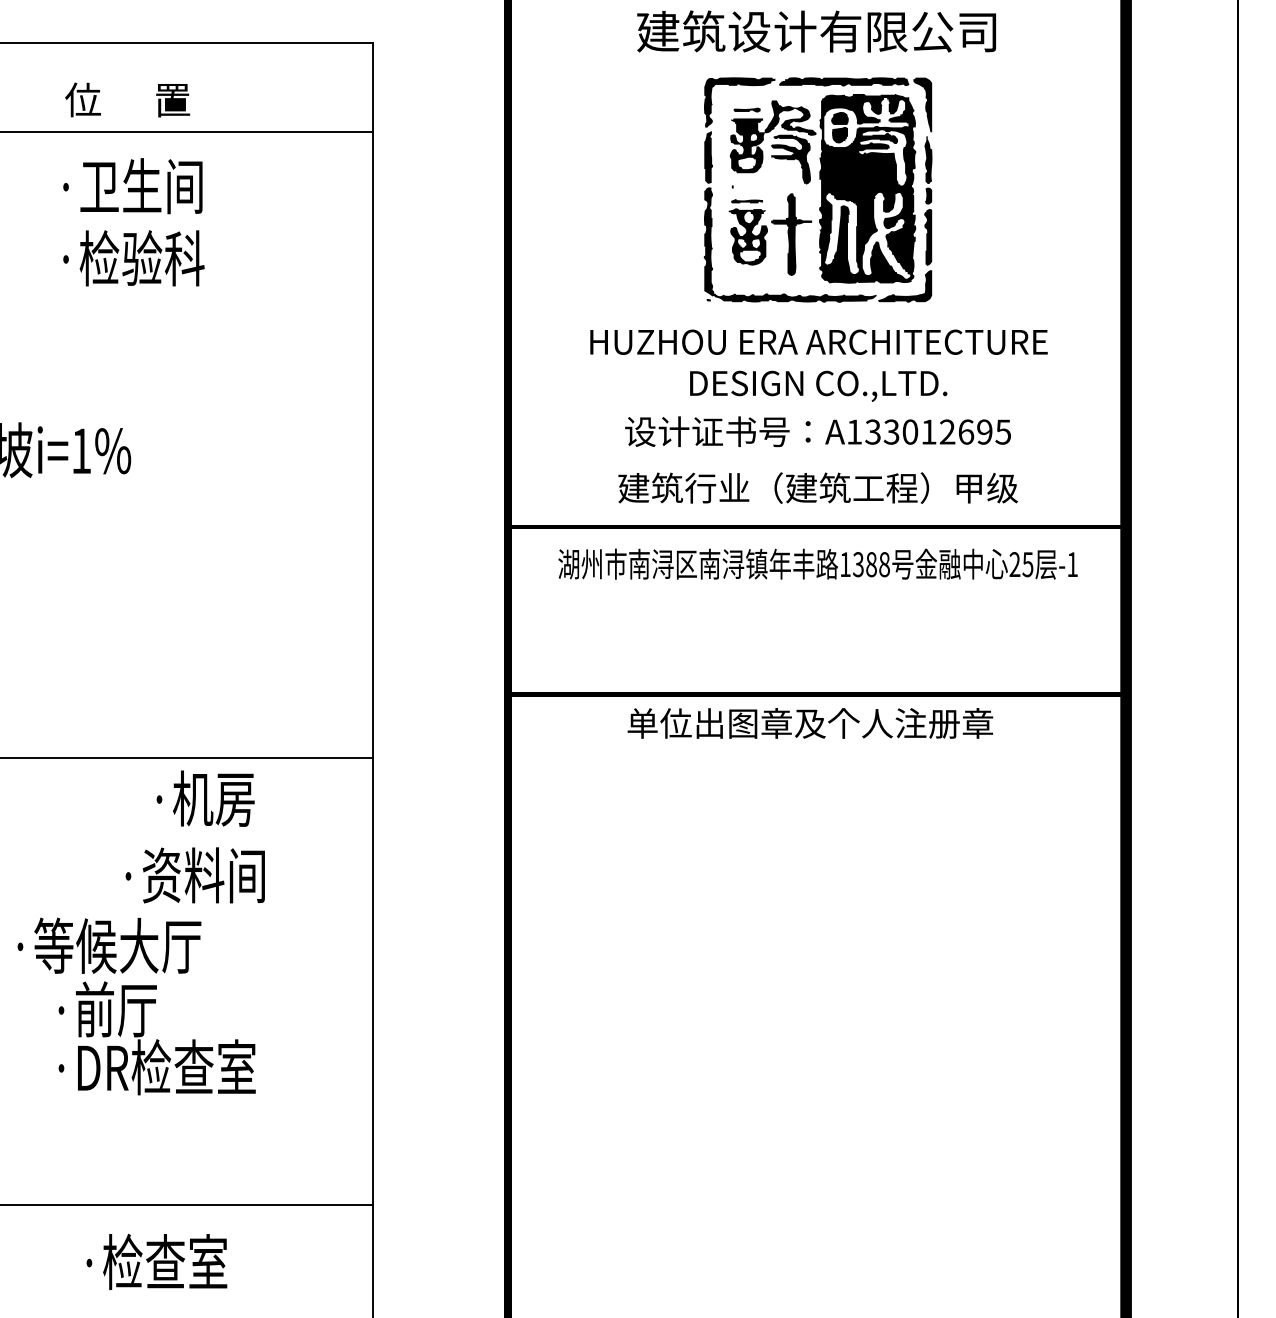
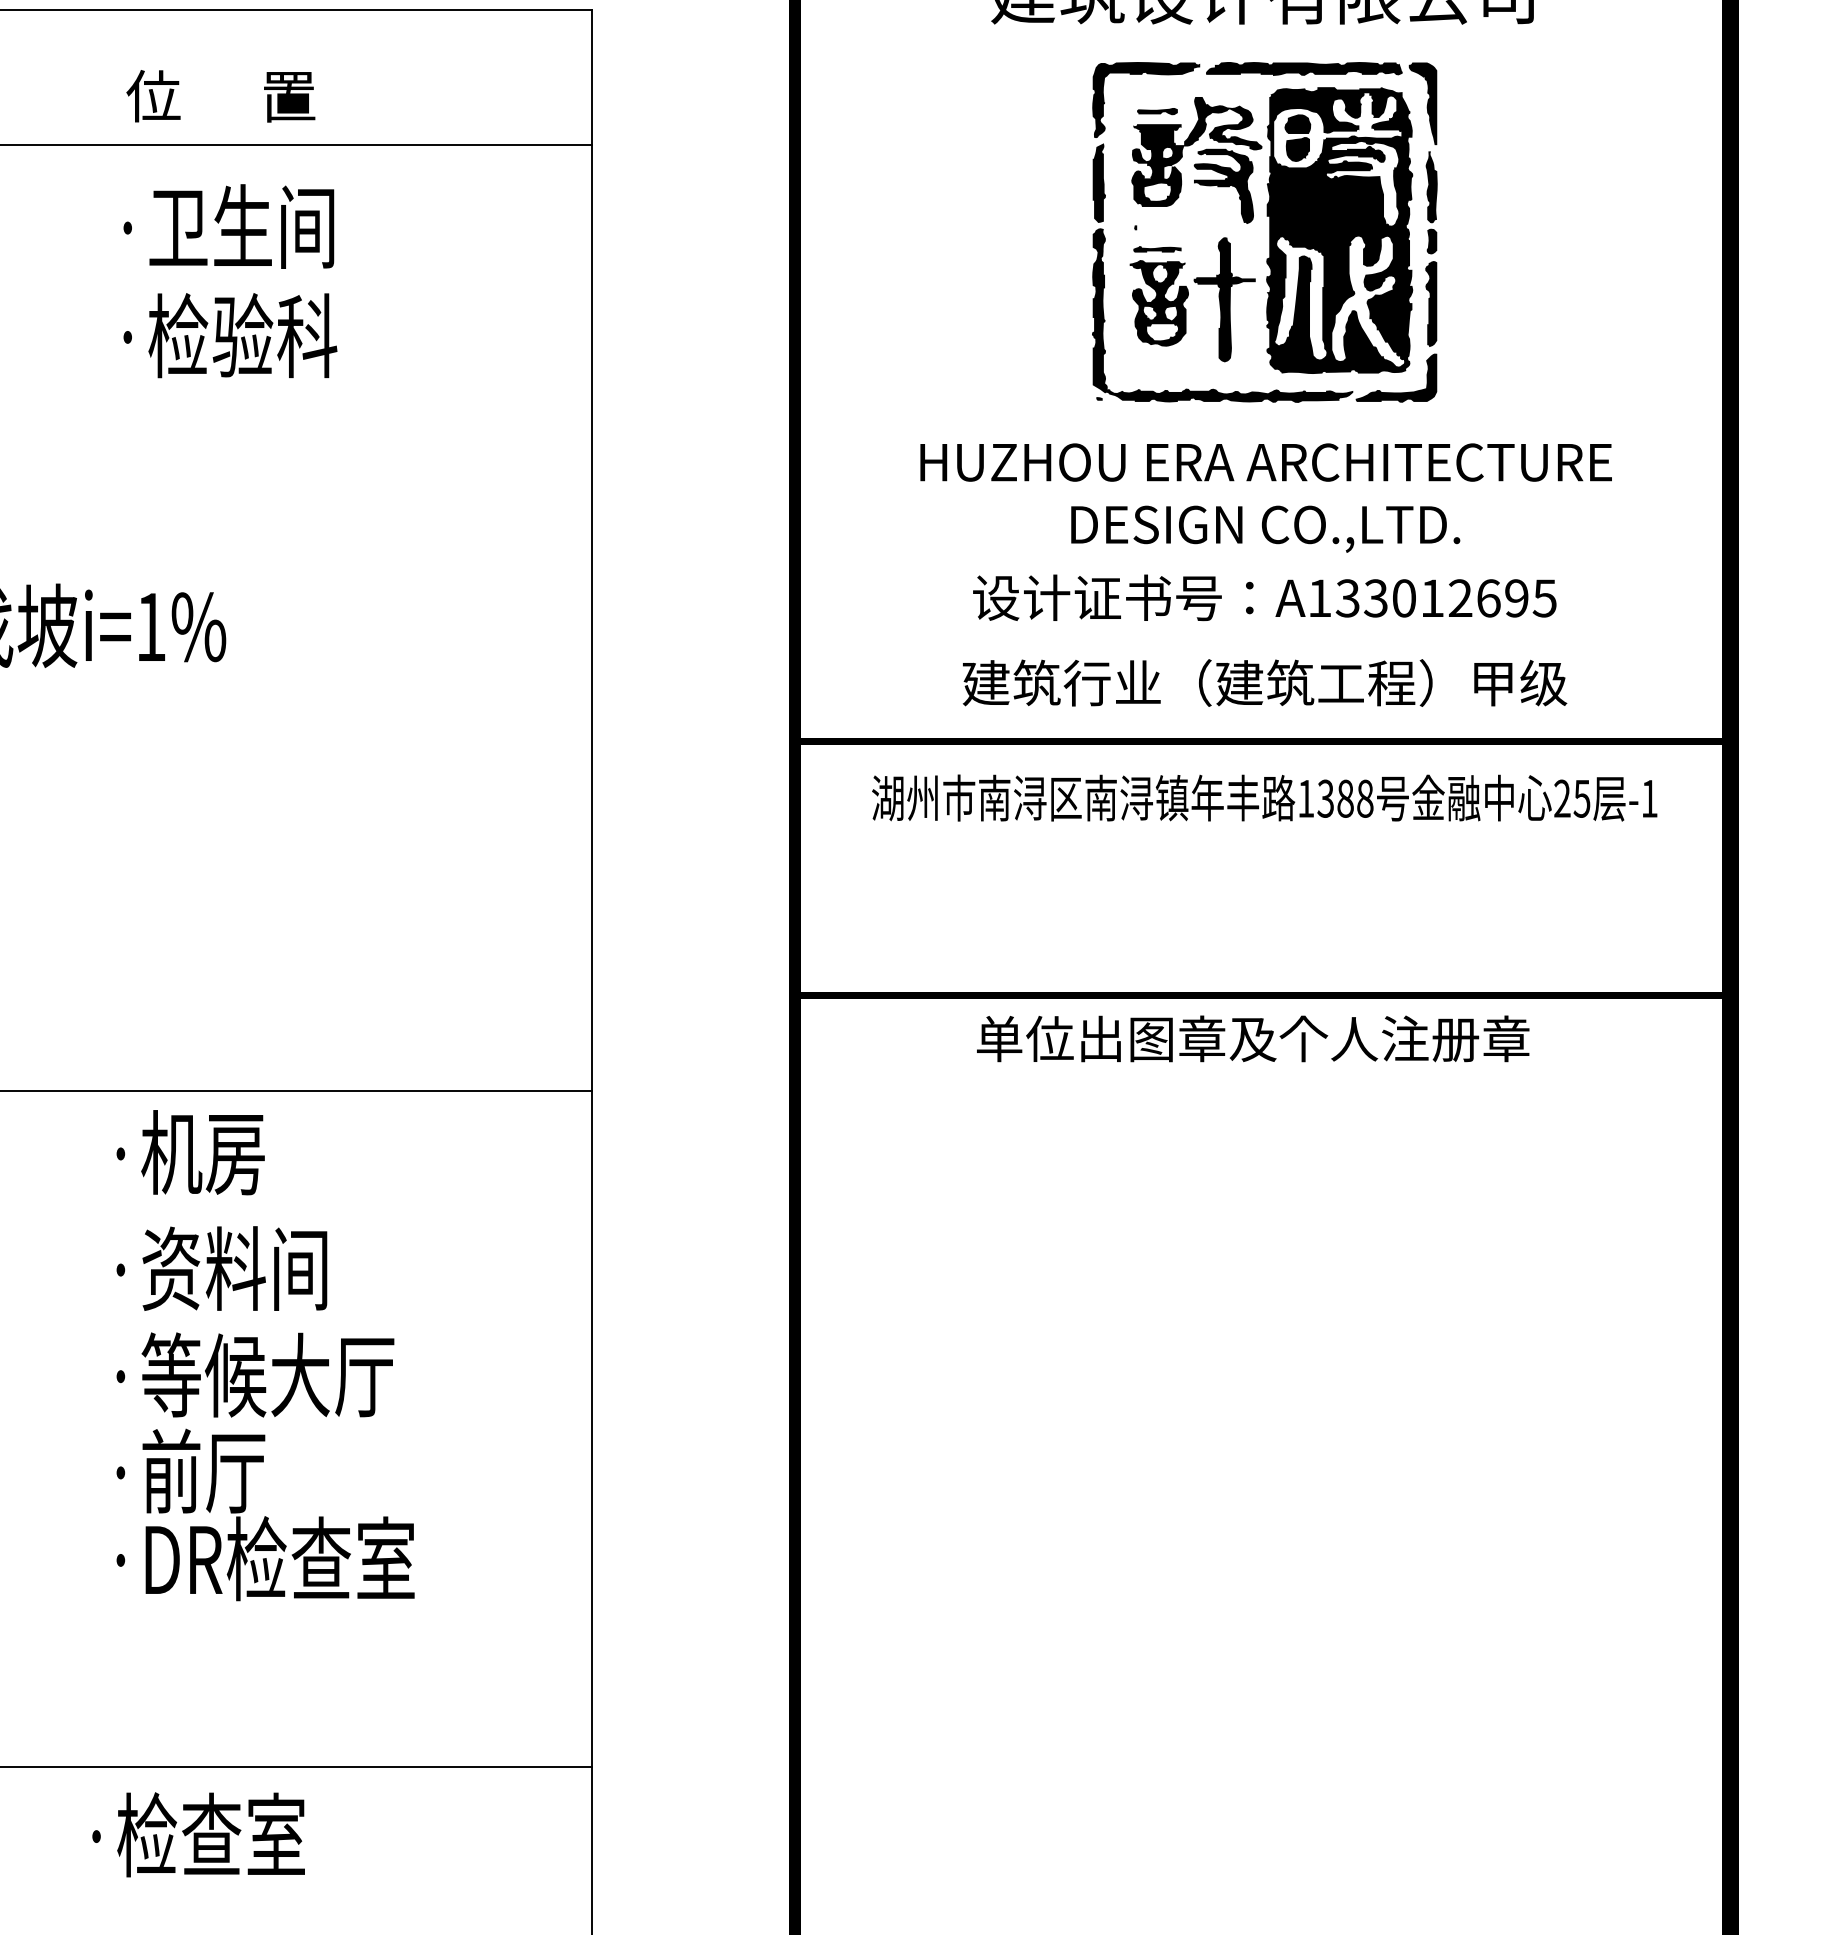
text: (205, 798) -> (190, 1152), moved
text: (194, 875) -> (220, 1268), moved
text: (109, 945) -> (255, 1374), moved
text: (156, 1261) -> (198, 1834), moved

